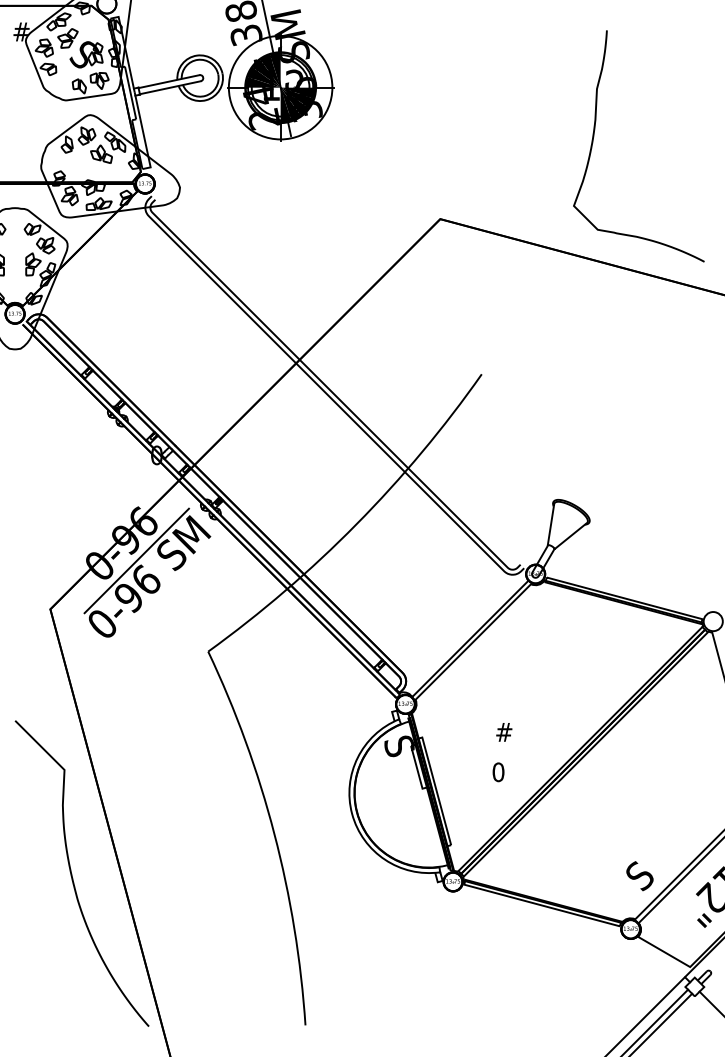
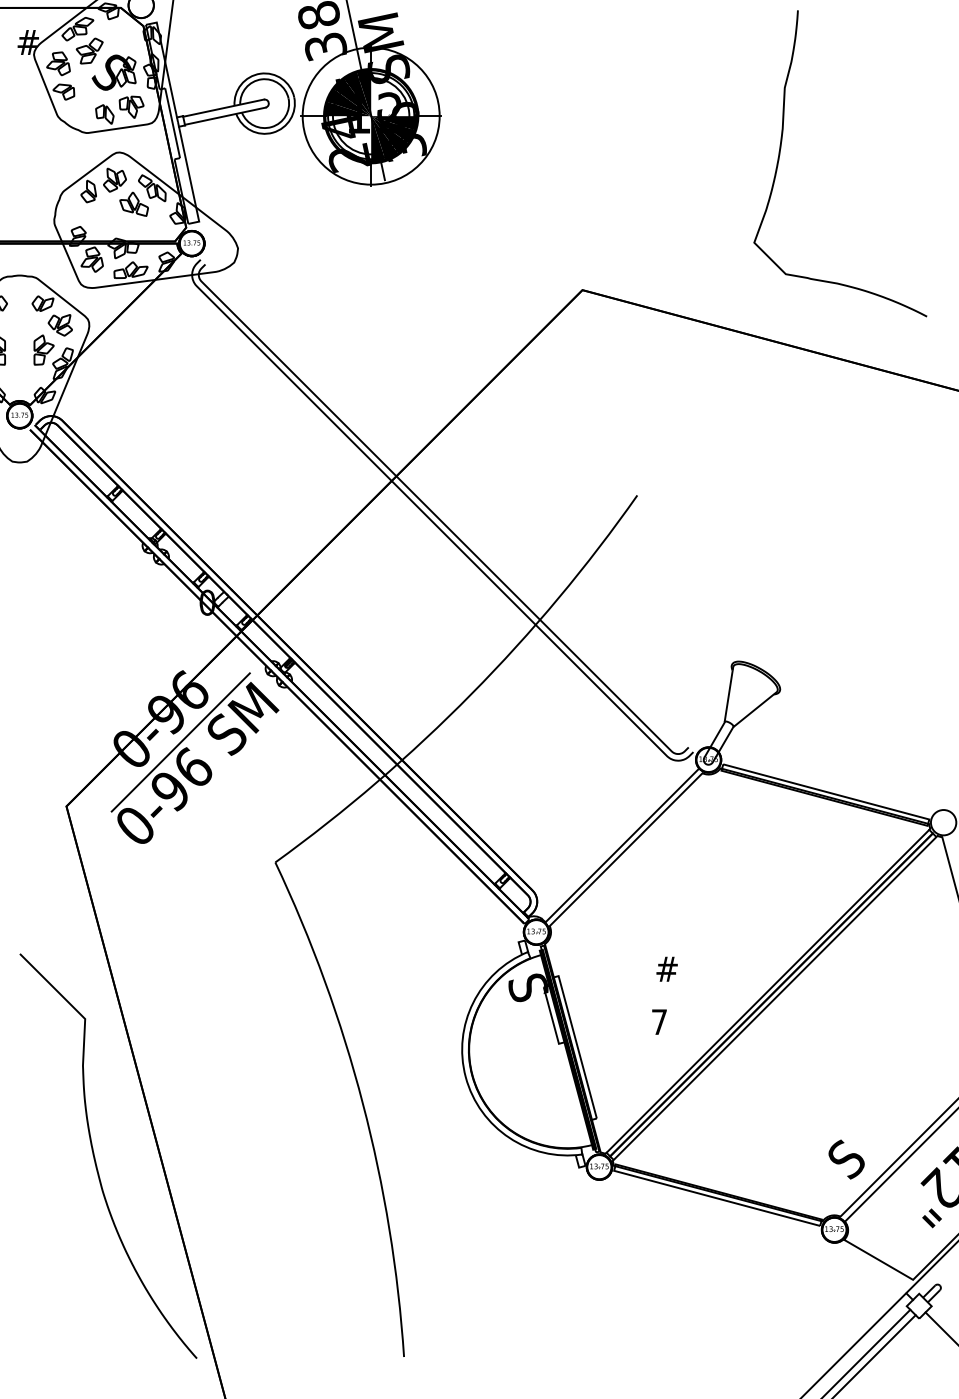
curve: (593, 140) -> (780, 155), moved
text: (498, 772) -> (659, 1022), 0 -> 7

